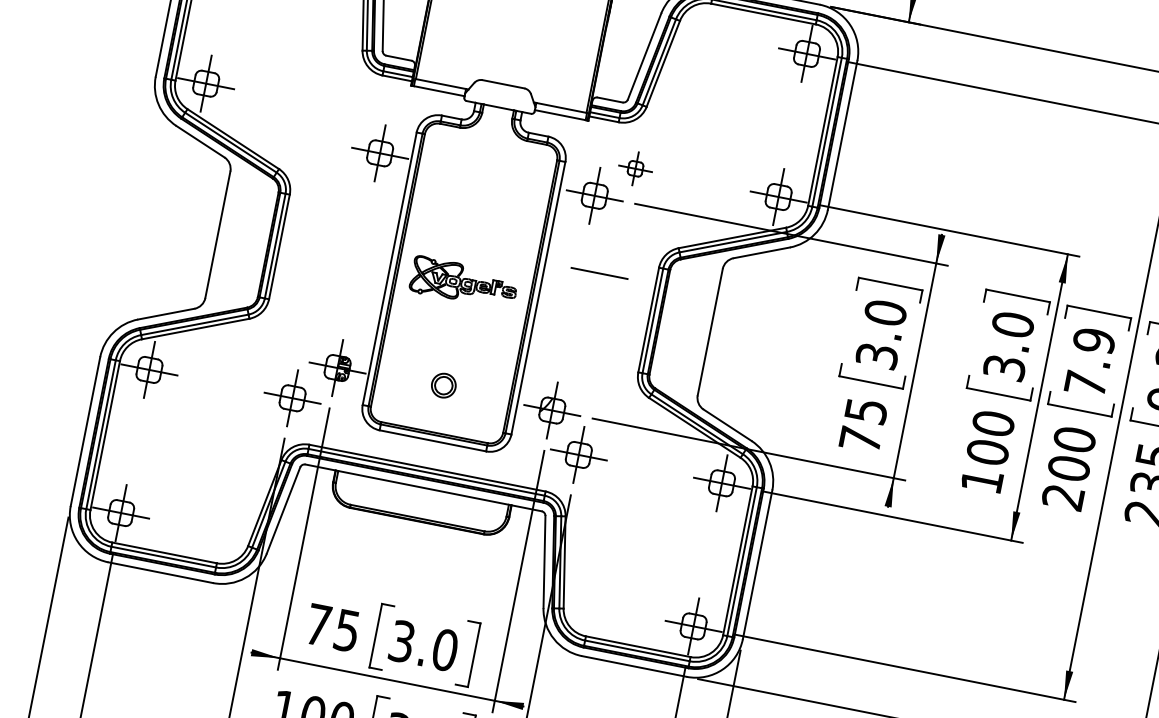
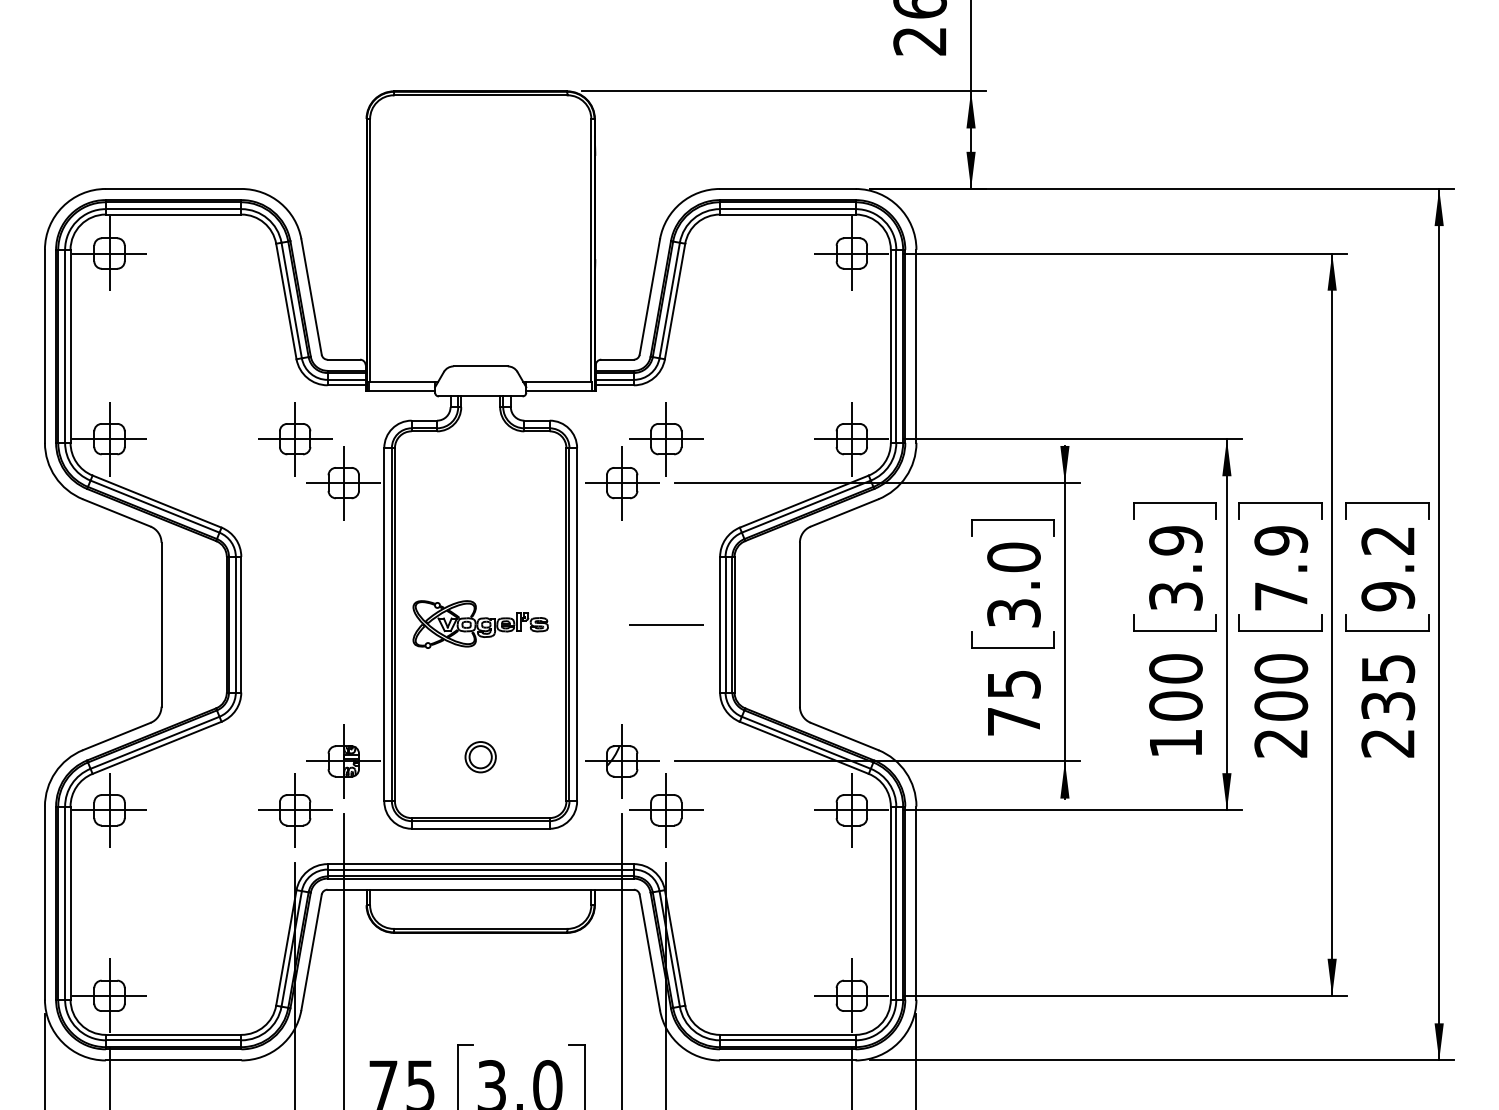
part: (349, 112) -> (295, 439), added
part: (635, 169) -> (666, 439), size x1.67
line: (599, 273) -> (666, 624), moved
text: (1012, 324) -> (1175, 540), 3.0 -> 3.9

